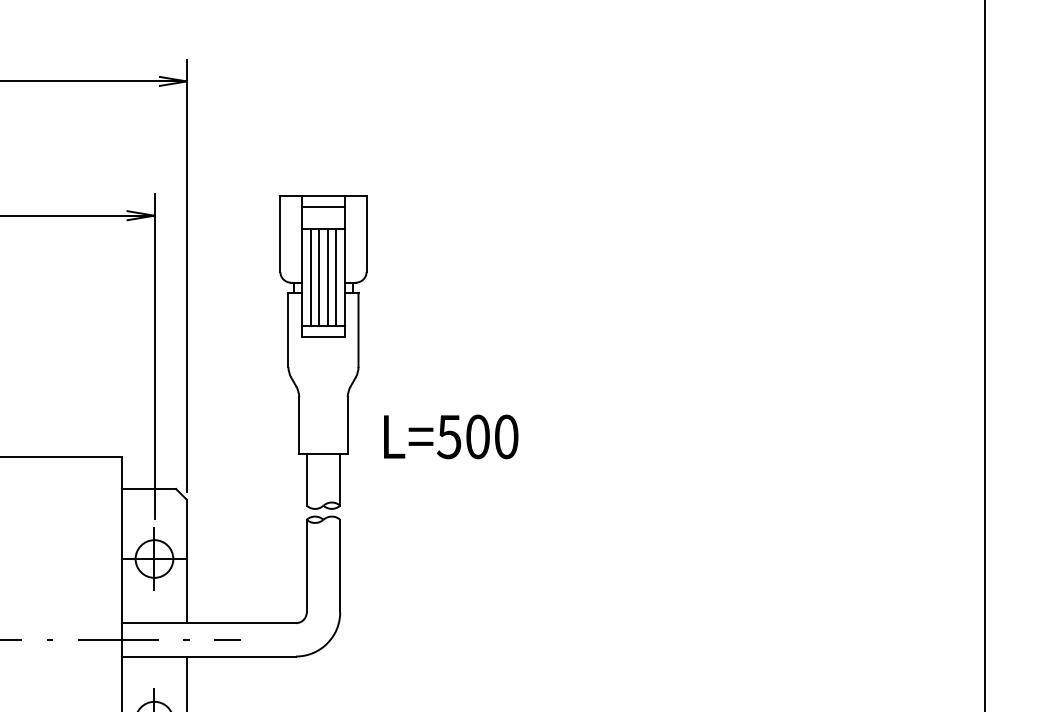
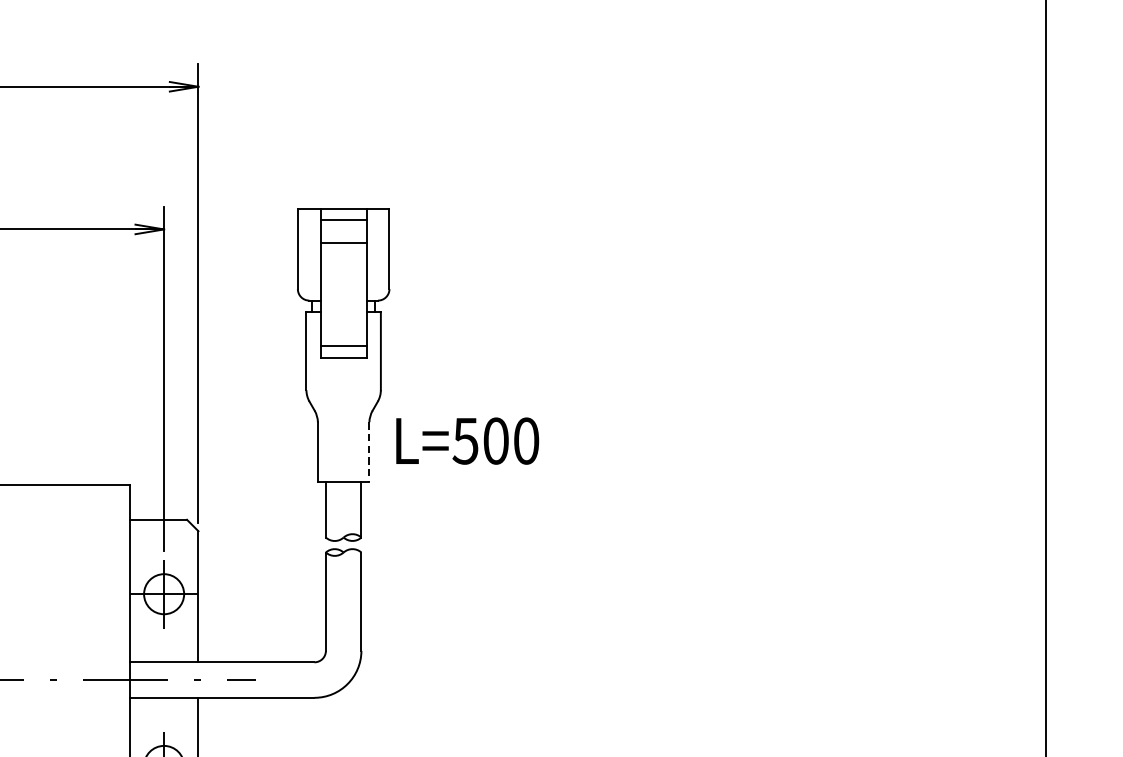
line: (310, 276) -> (329, 294), removed
line: (319, 276) -> (339, 294), removed
line: (327, 276) -> (347, 294), removed
line: (336, 276) -> (357, 294), removed
line: (347, 425) -> (369, 452), solid -> dashed
text: (451, 436) -> (468, 440), moved

